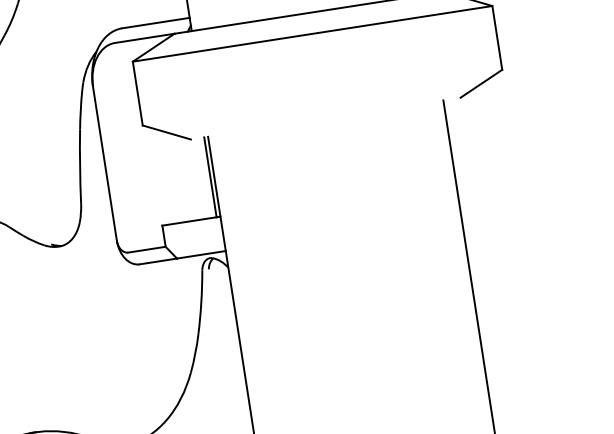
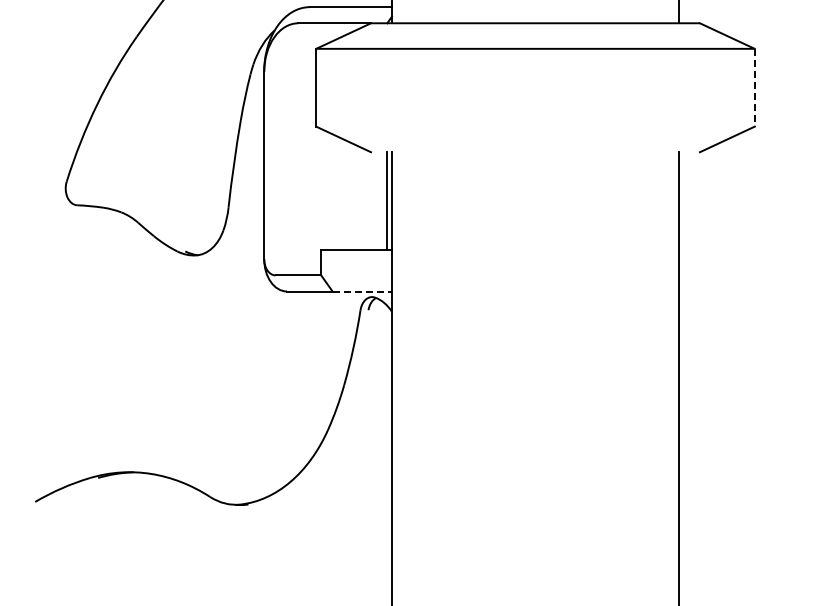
line: (497, 37) -> (754, 87), solid -> dashed
line: (201, 254) -> (362, 291), solid -> dashed

